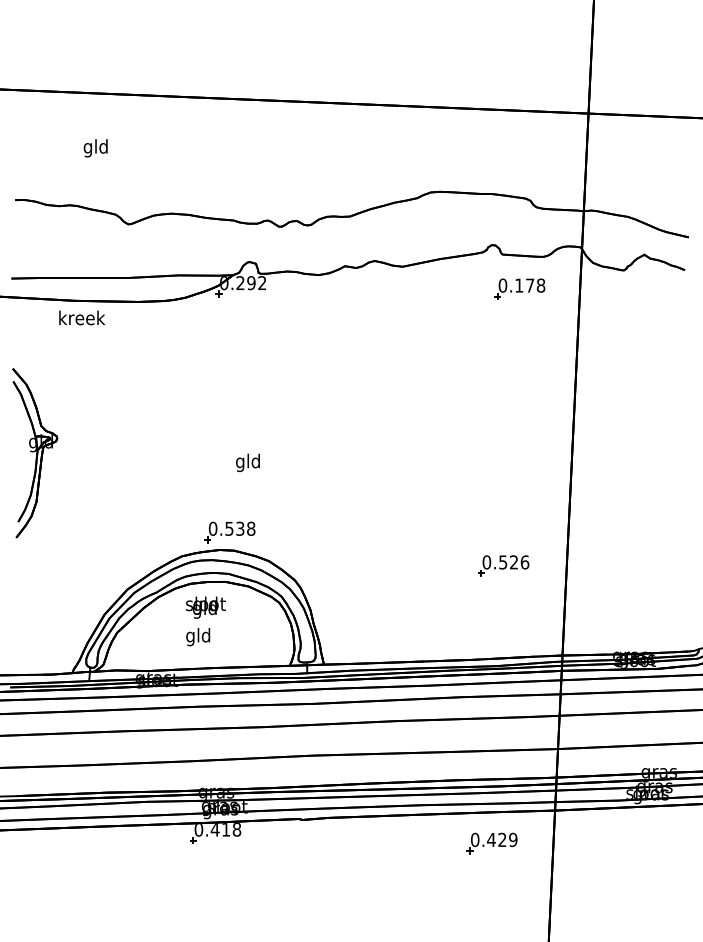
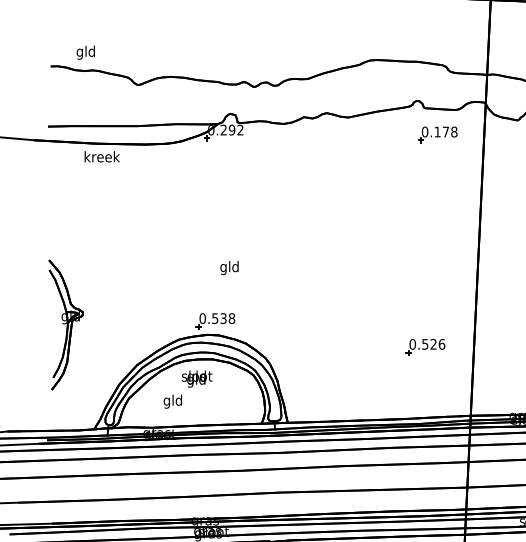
text: (95, 148) -> (85, 52), moved
part: (35, 453) -> (66, 325), moved
text: (198, 637) -> (173, 401), moved

